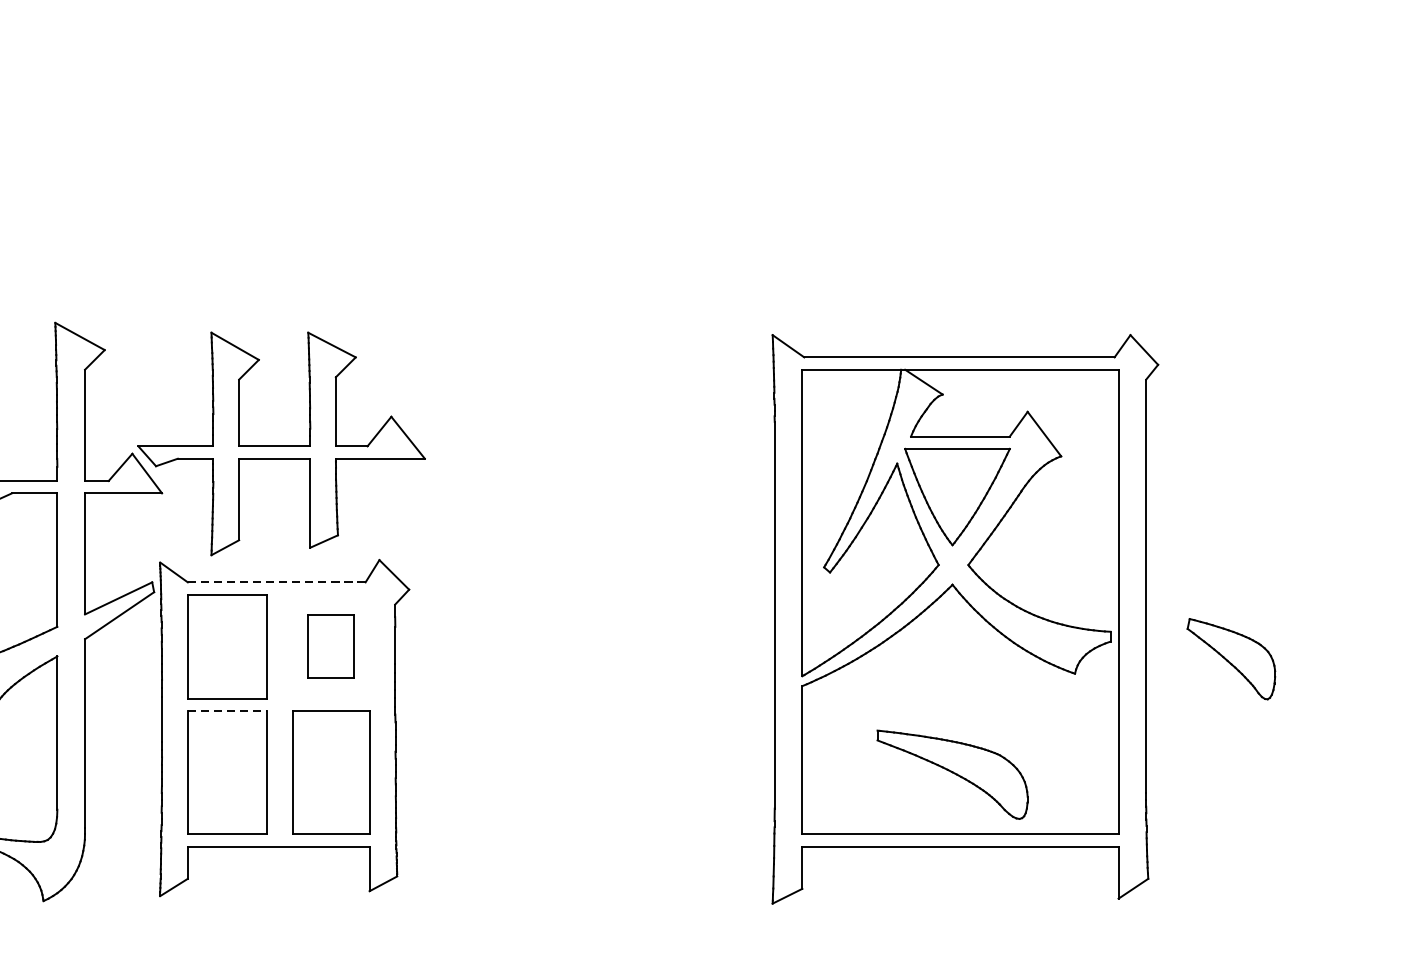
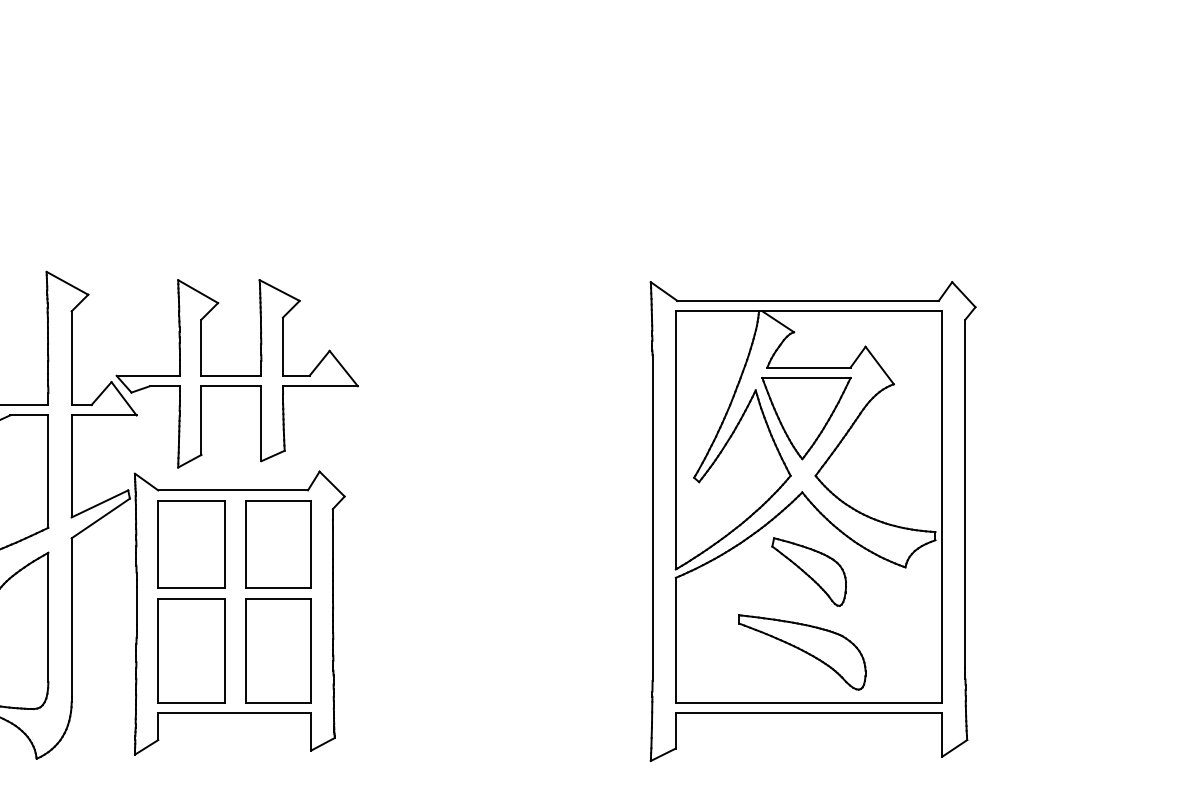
line: (277, 582) -> (233, 490), dashed -> solid
part: (330, 646) -> (278, 544), size x1.67
part: (1230, 658) -> (808, 571), moved
line: (228, 710) -> (192, 598), dashed -> solid

